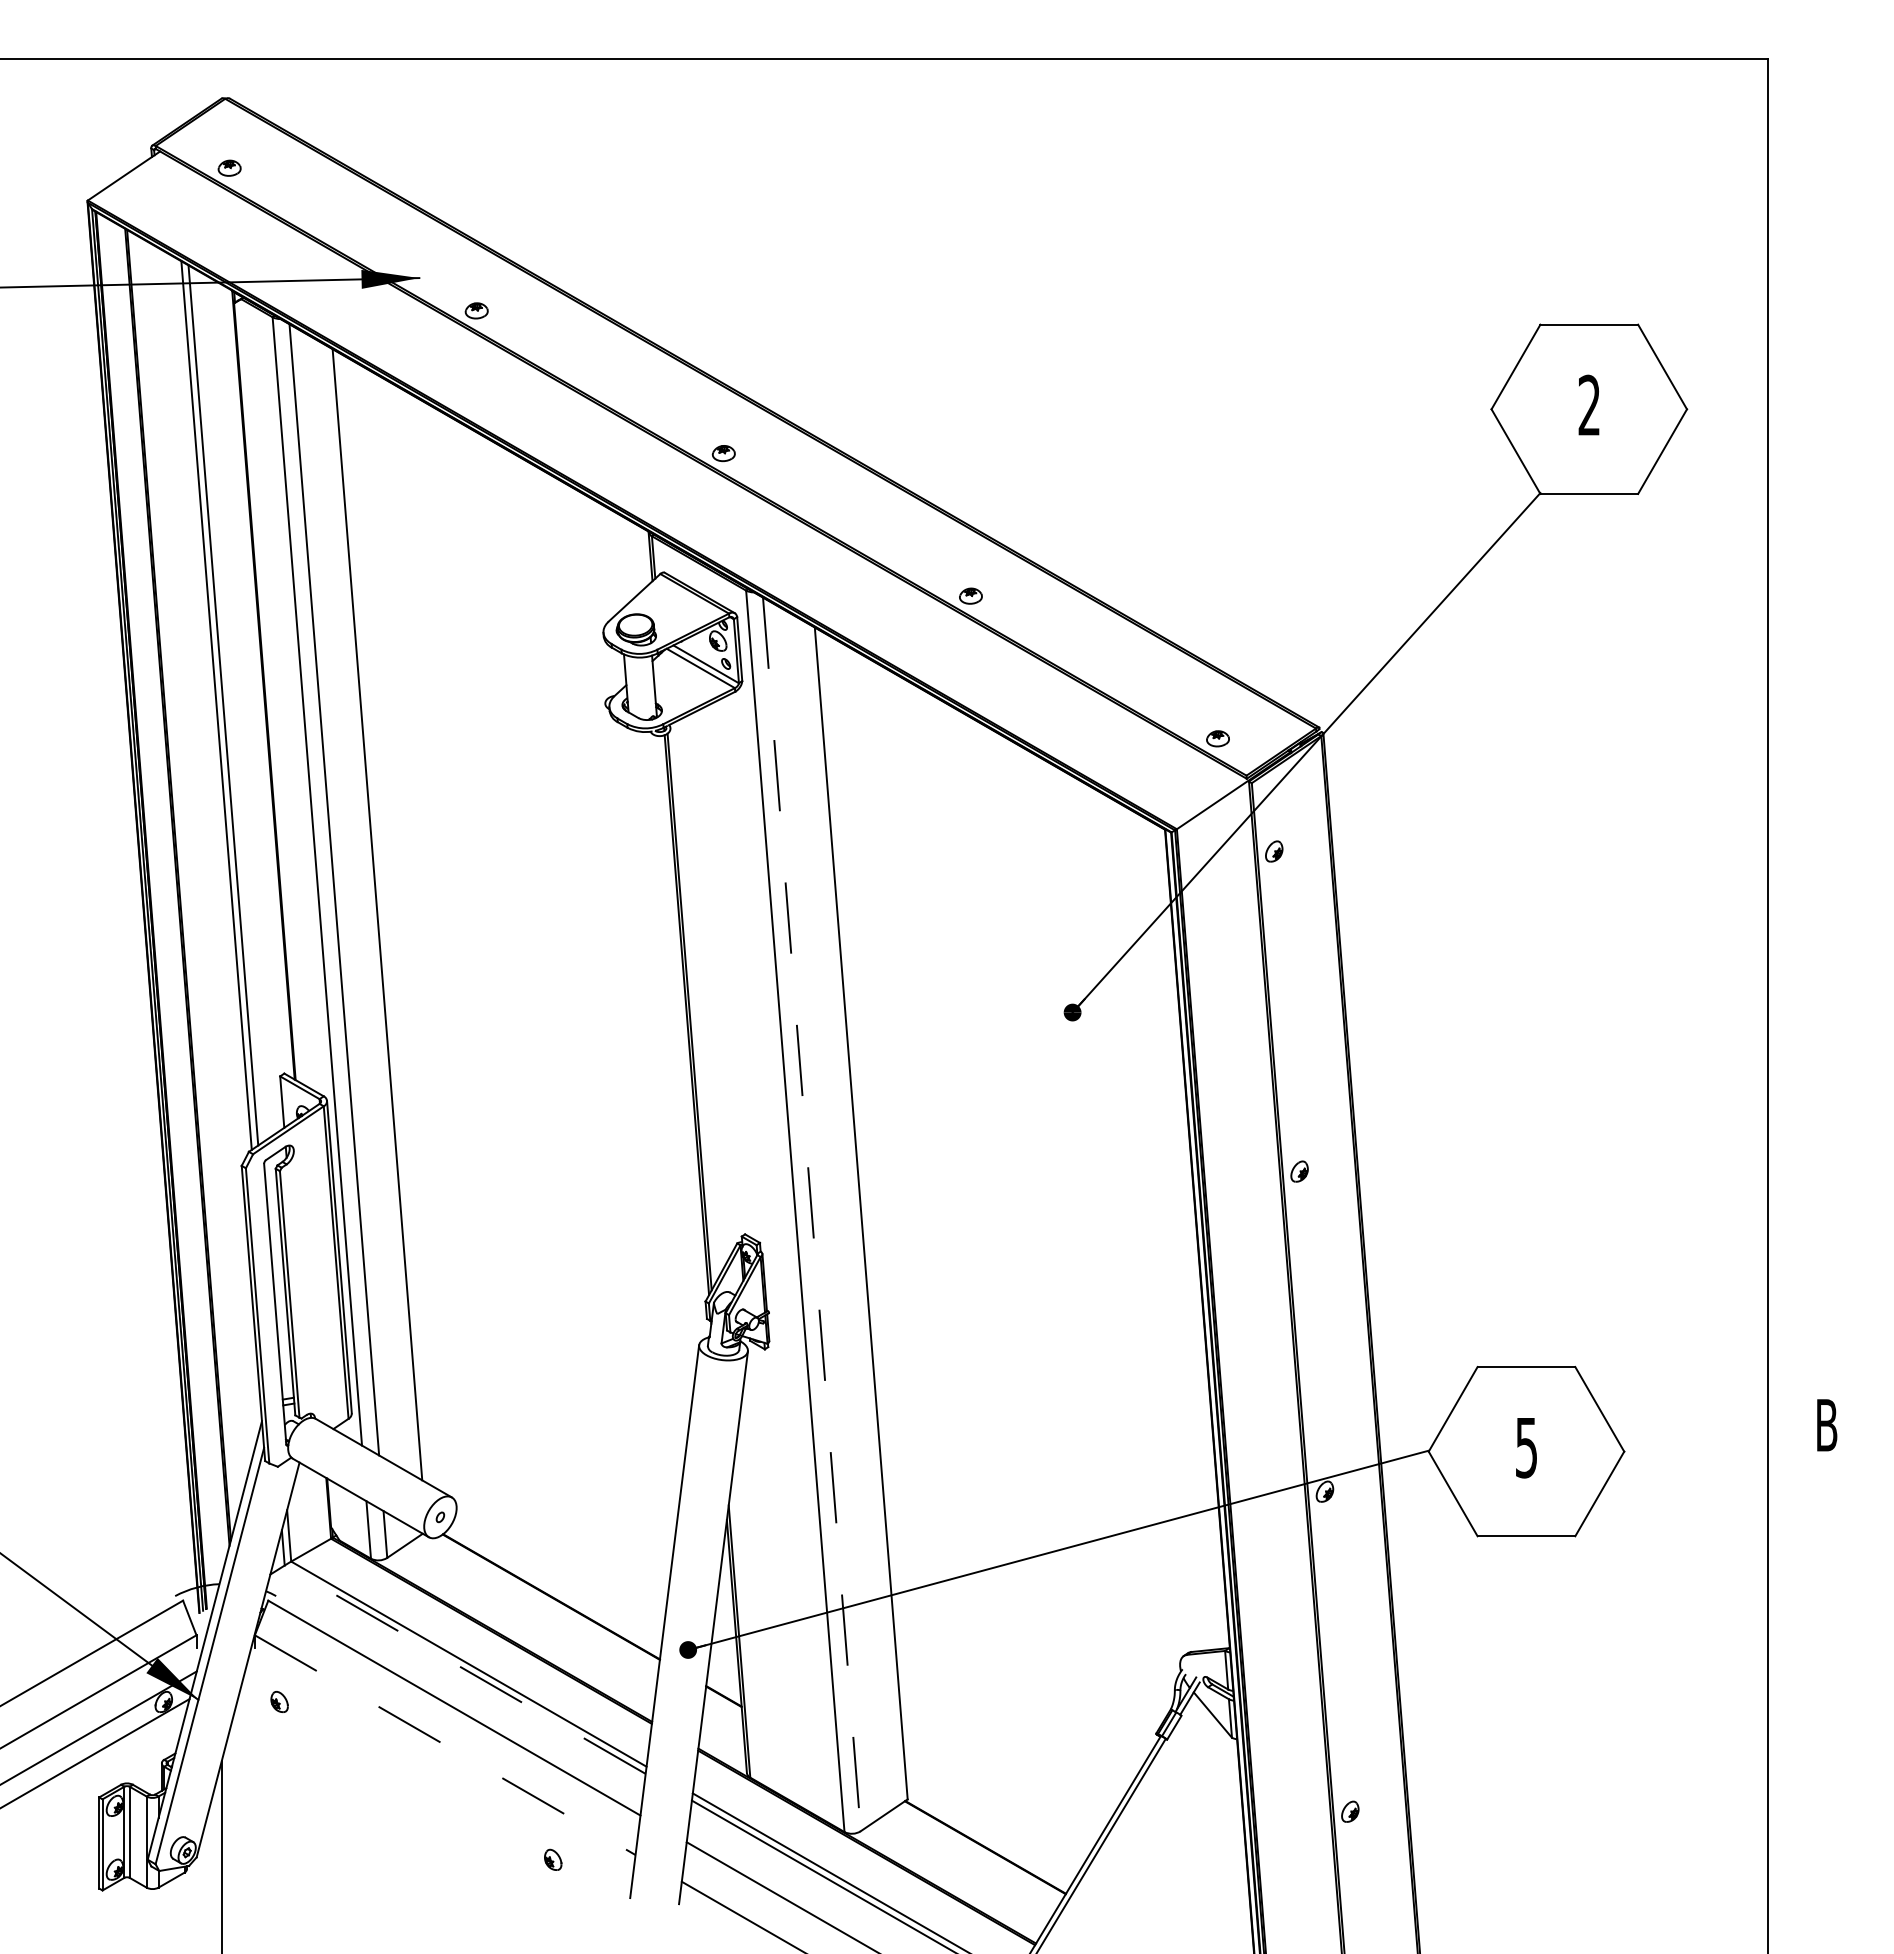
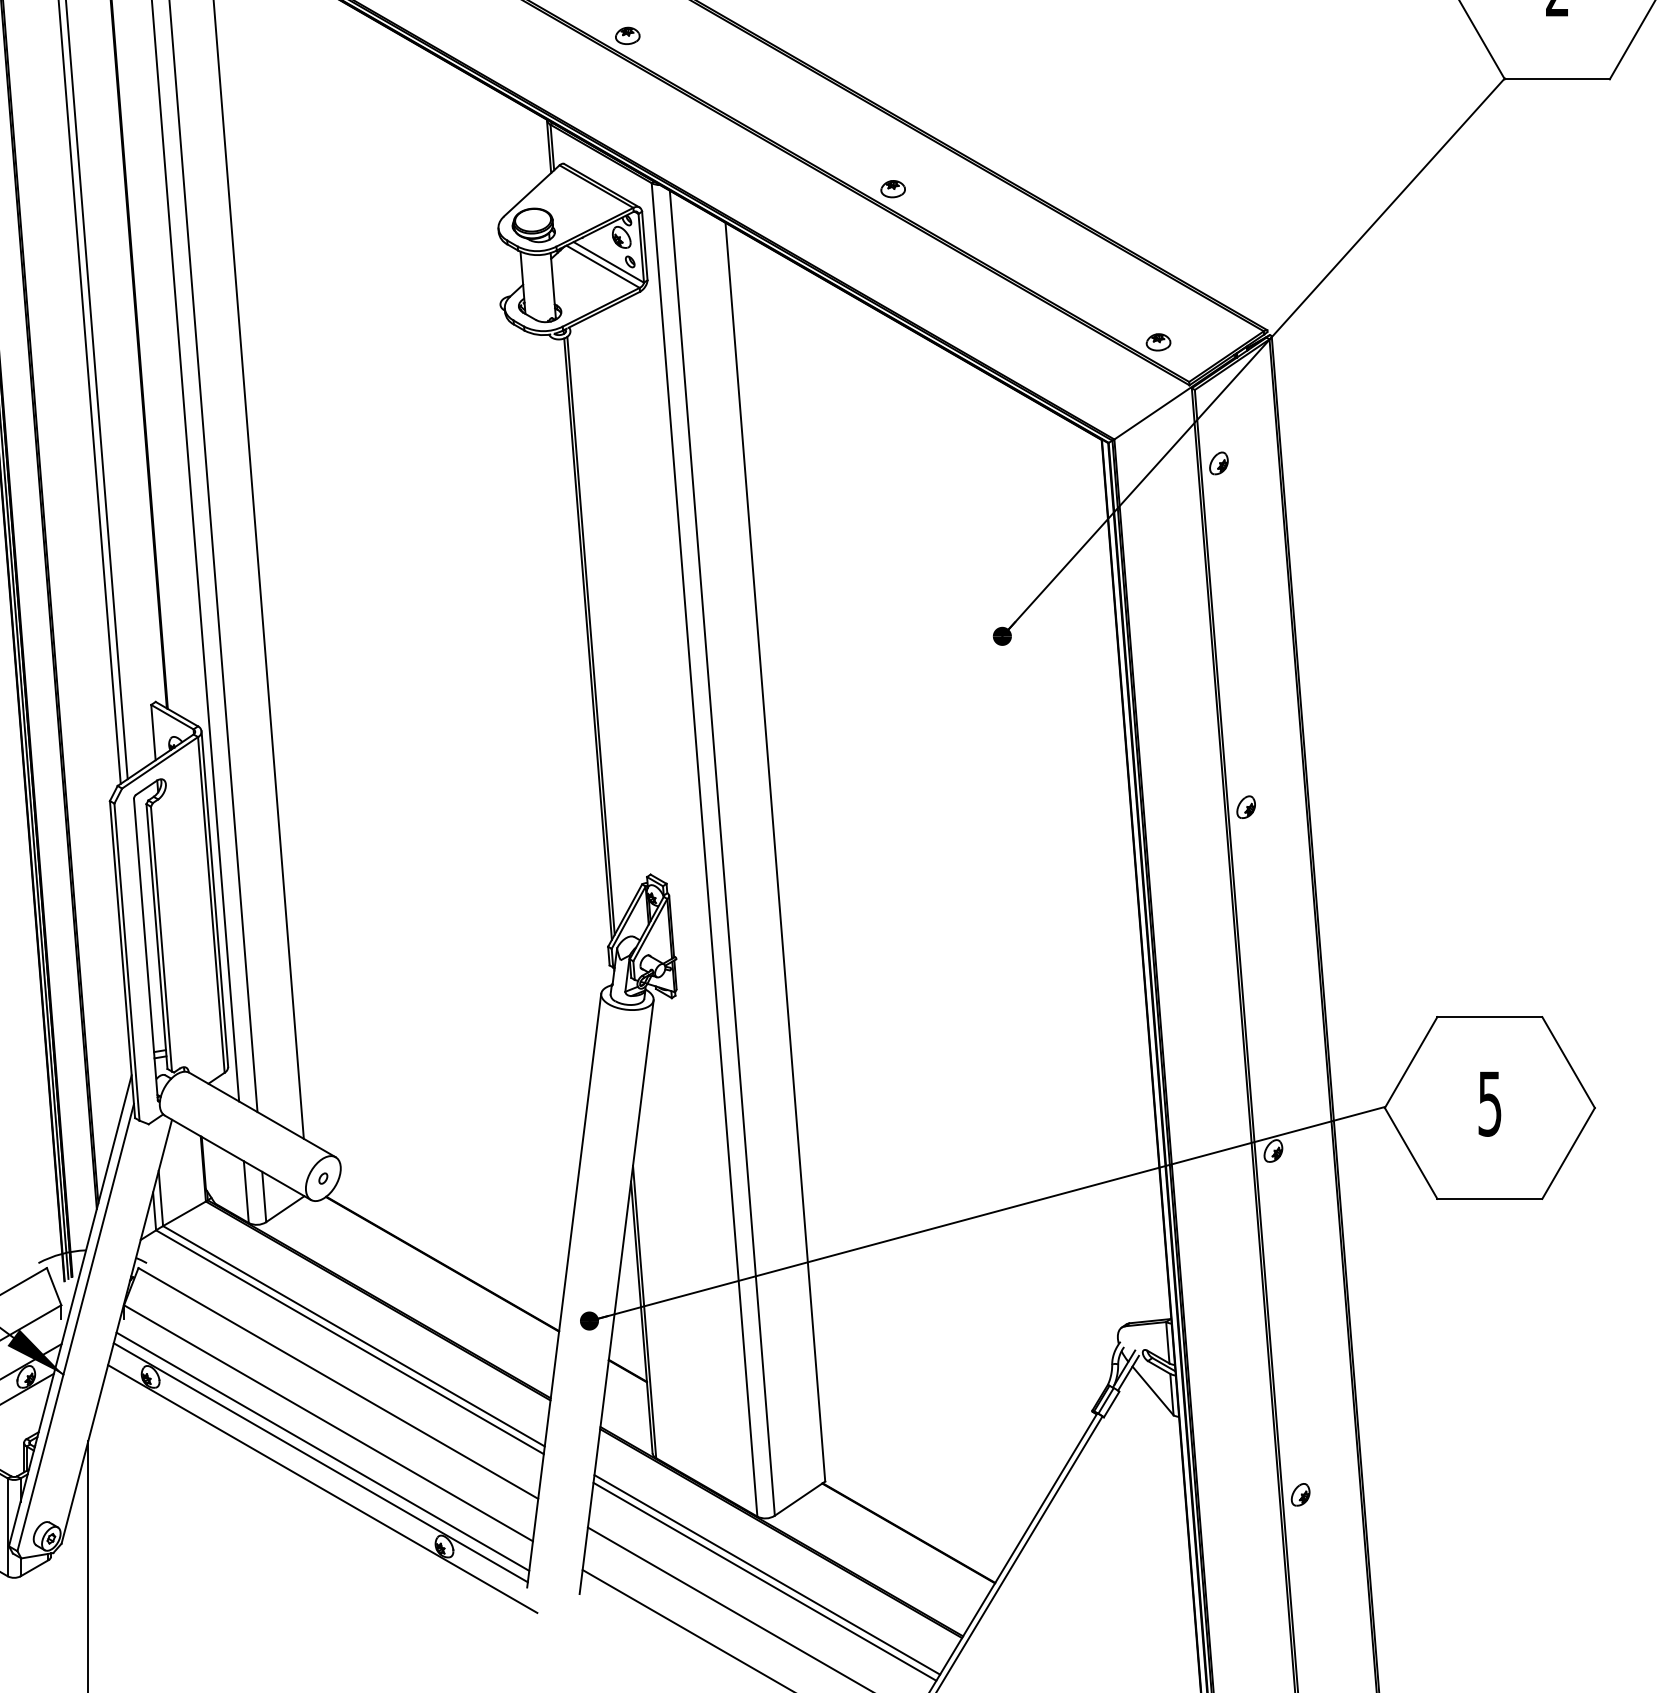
line: (811, 1214) -> (721, 853), dashed -> solid
line: (464, 1669) -> (349, 1342), dashed -> solid
line: (445, 1745) -> (328, 1423), dashed -> solid
line: (439, 1771) -> (322, 1451), added
line: (437, 1781) -> (320, 1462), added
line: (439, 1806) -> (322, 1489), added

